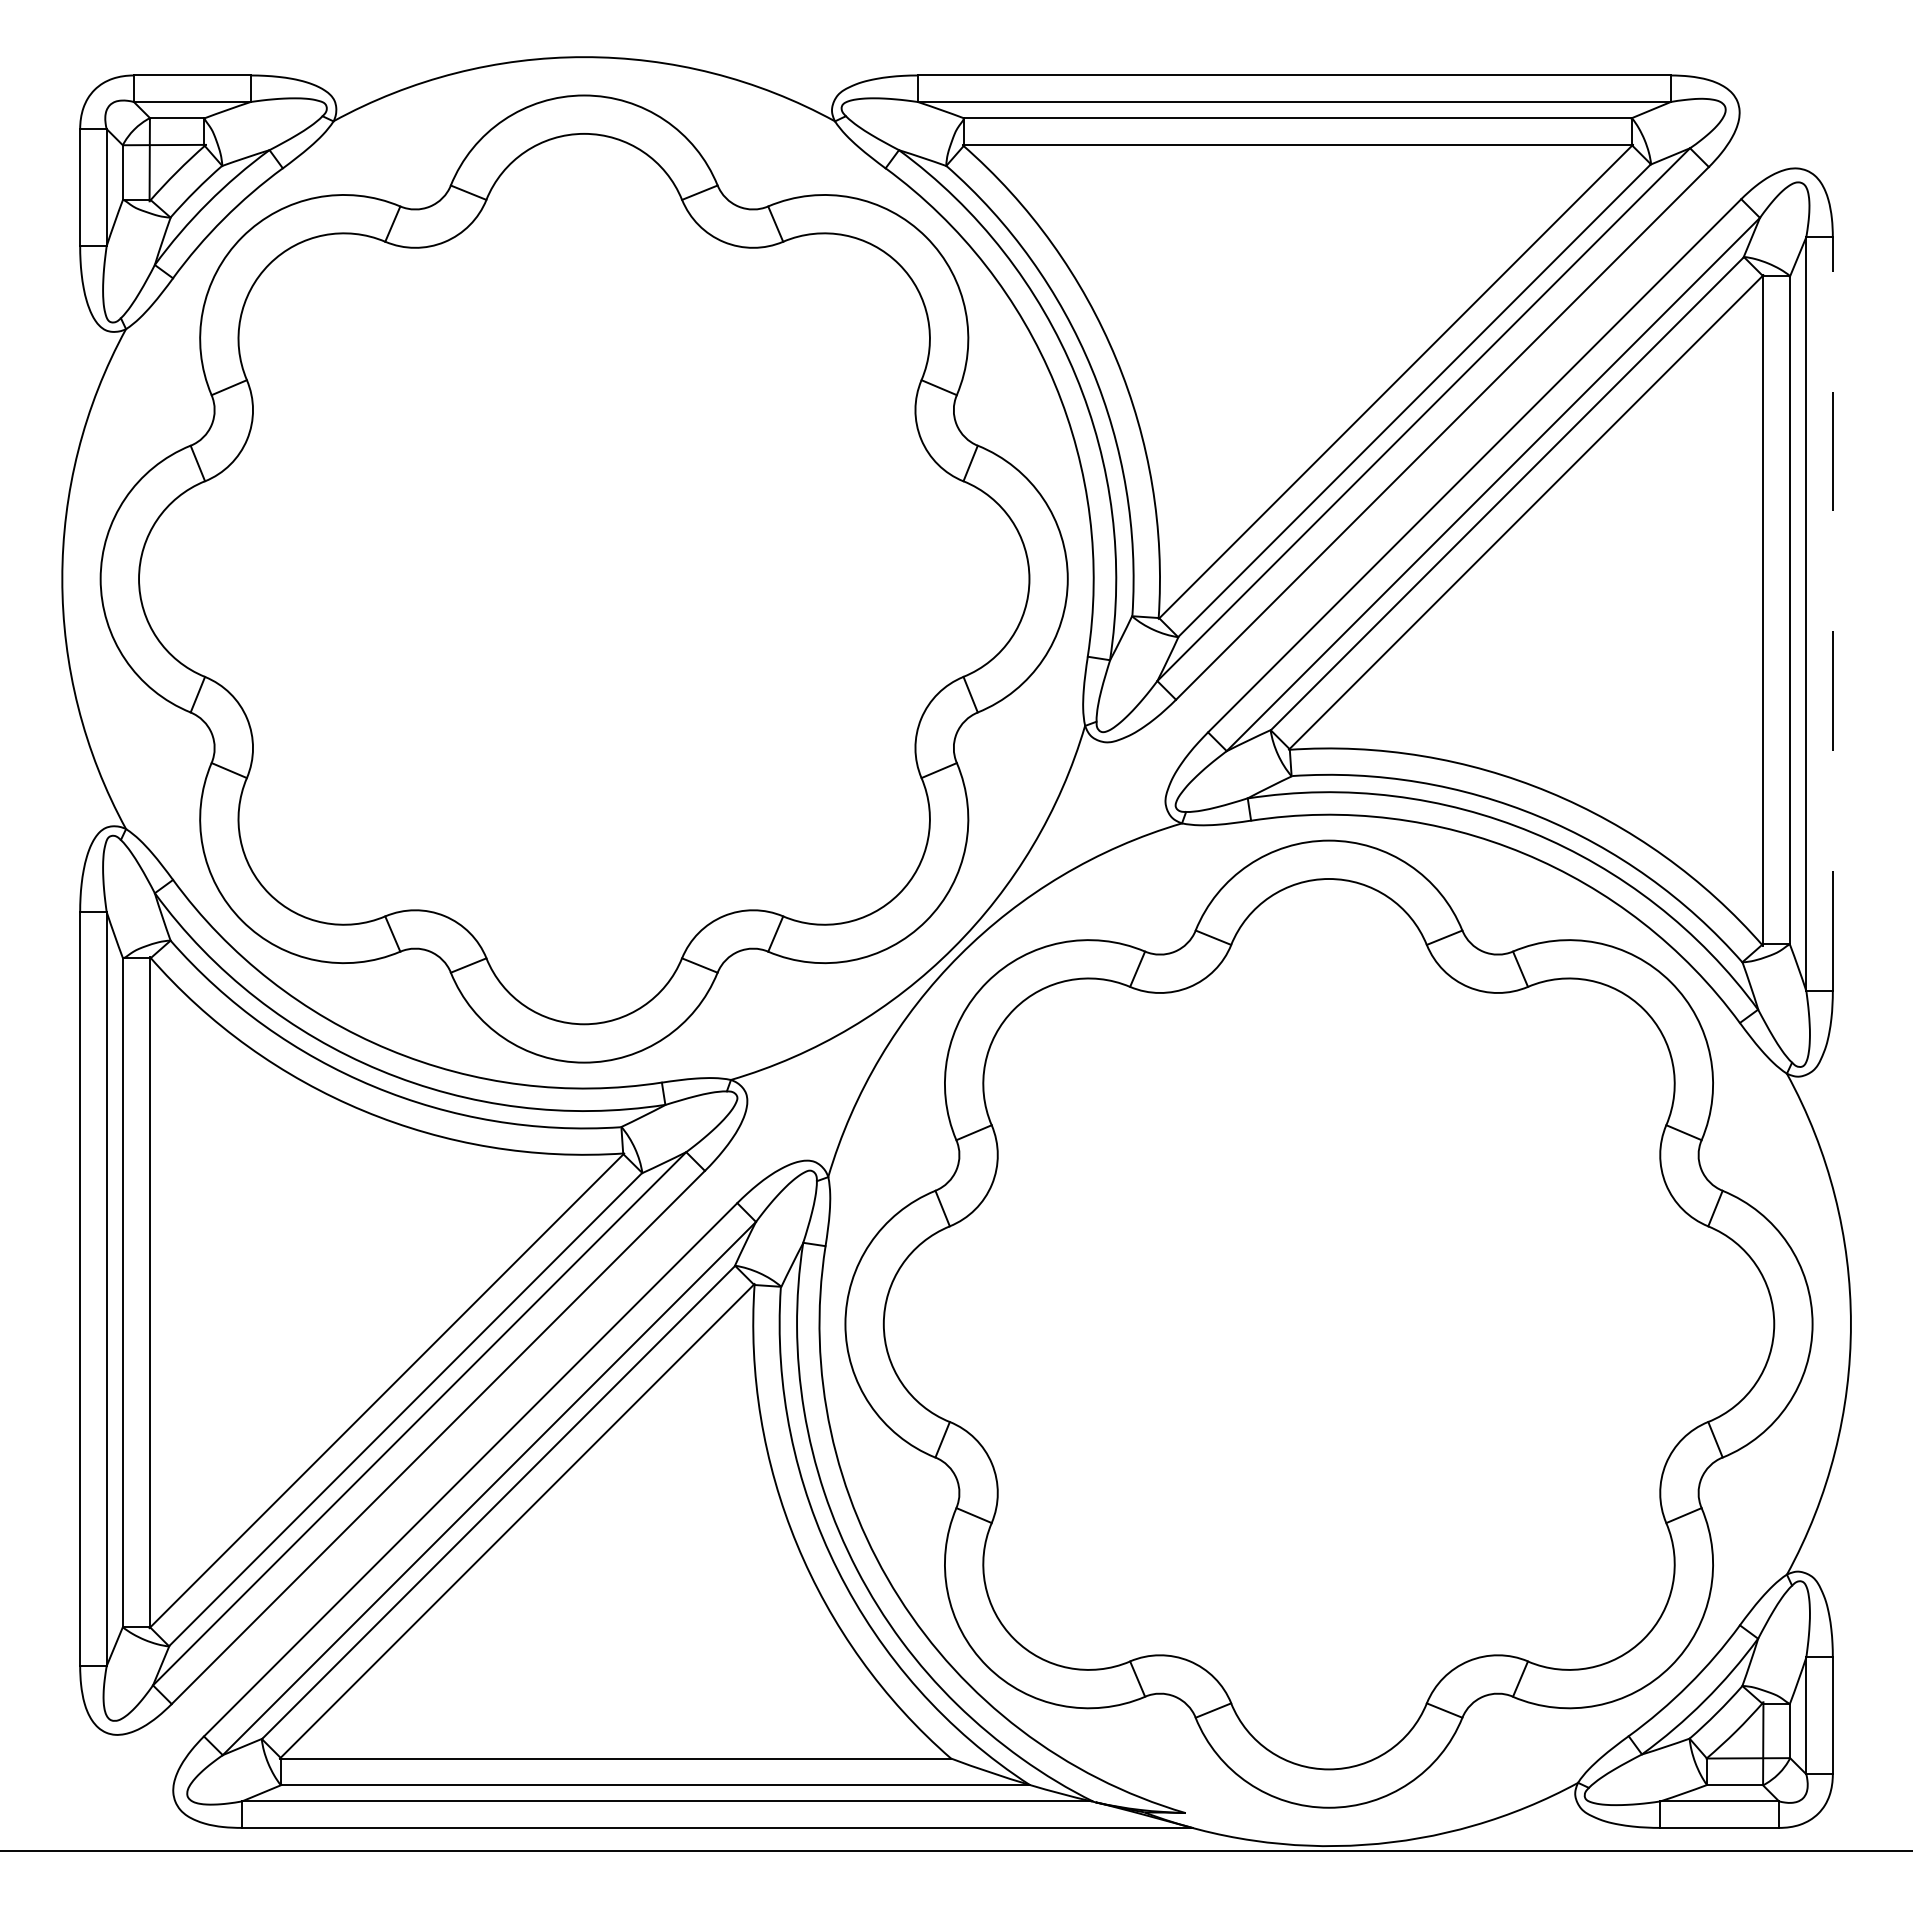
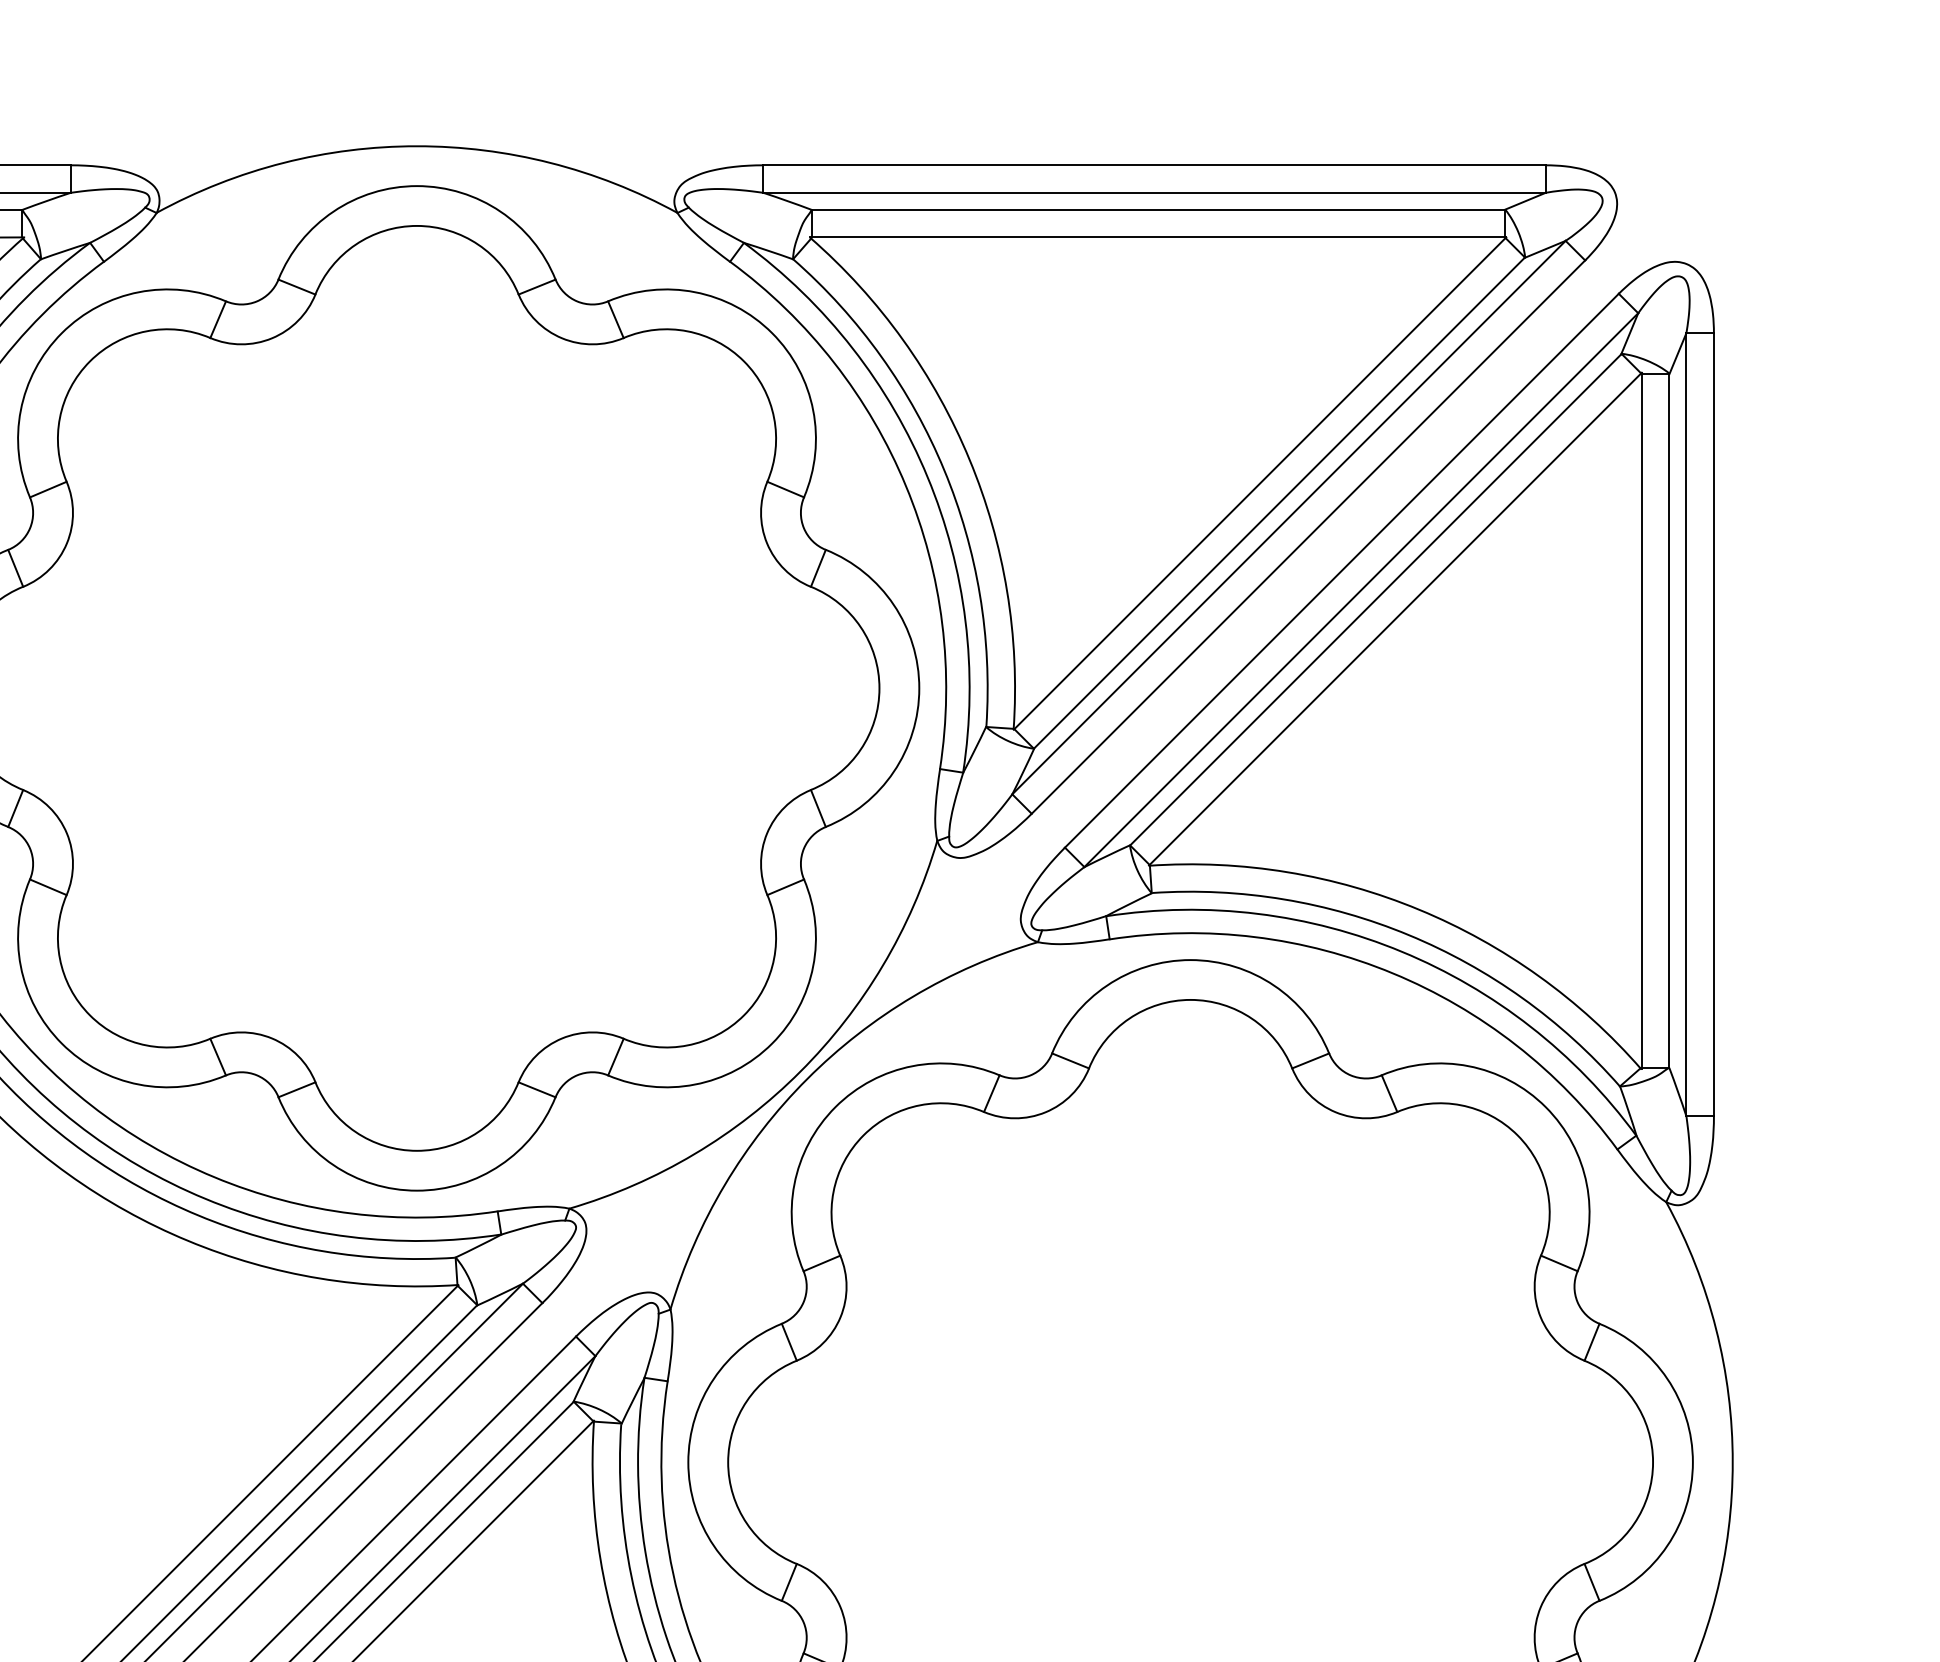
line: (1832, 614) -> (1713, 725), dashed -> solid

